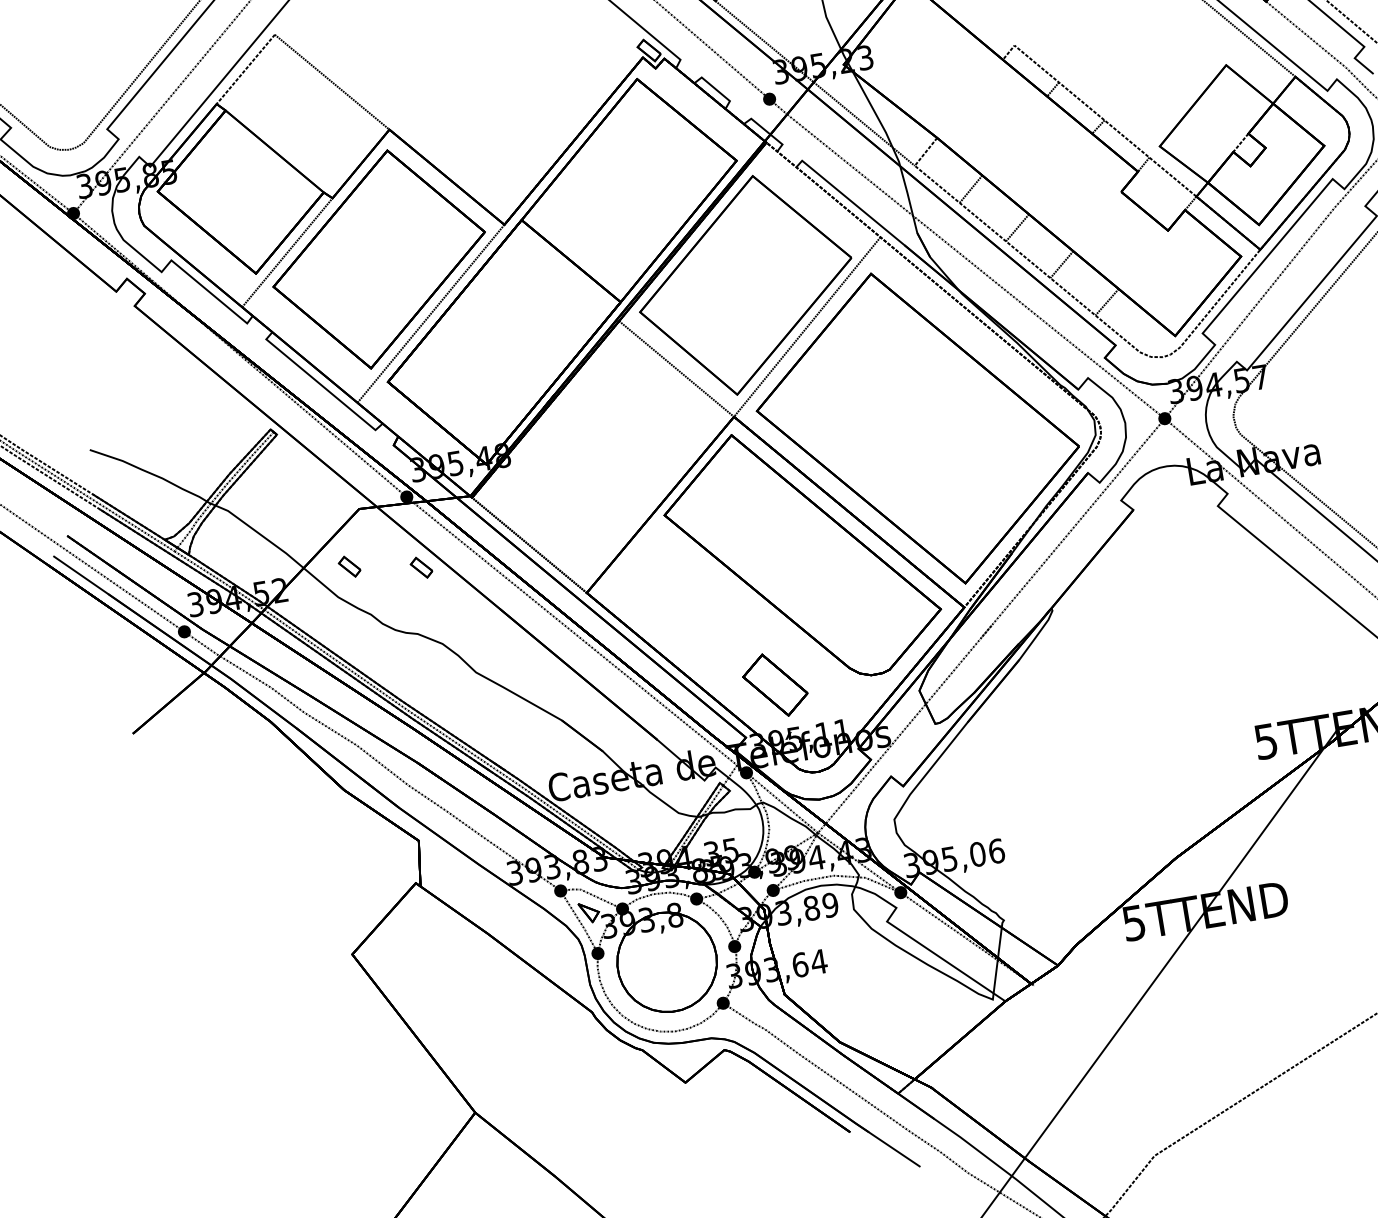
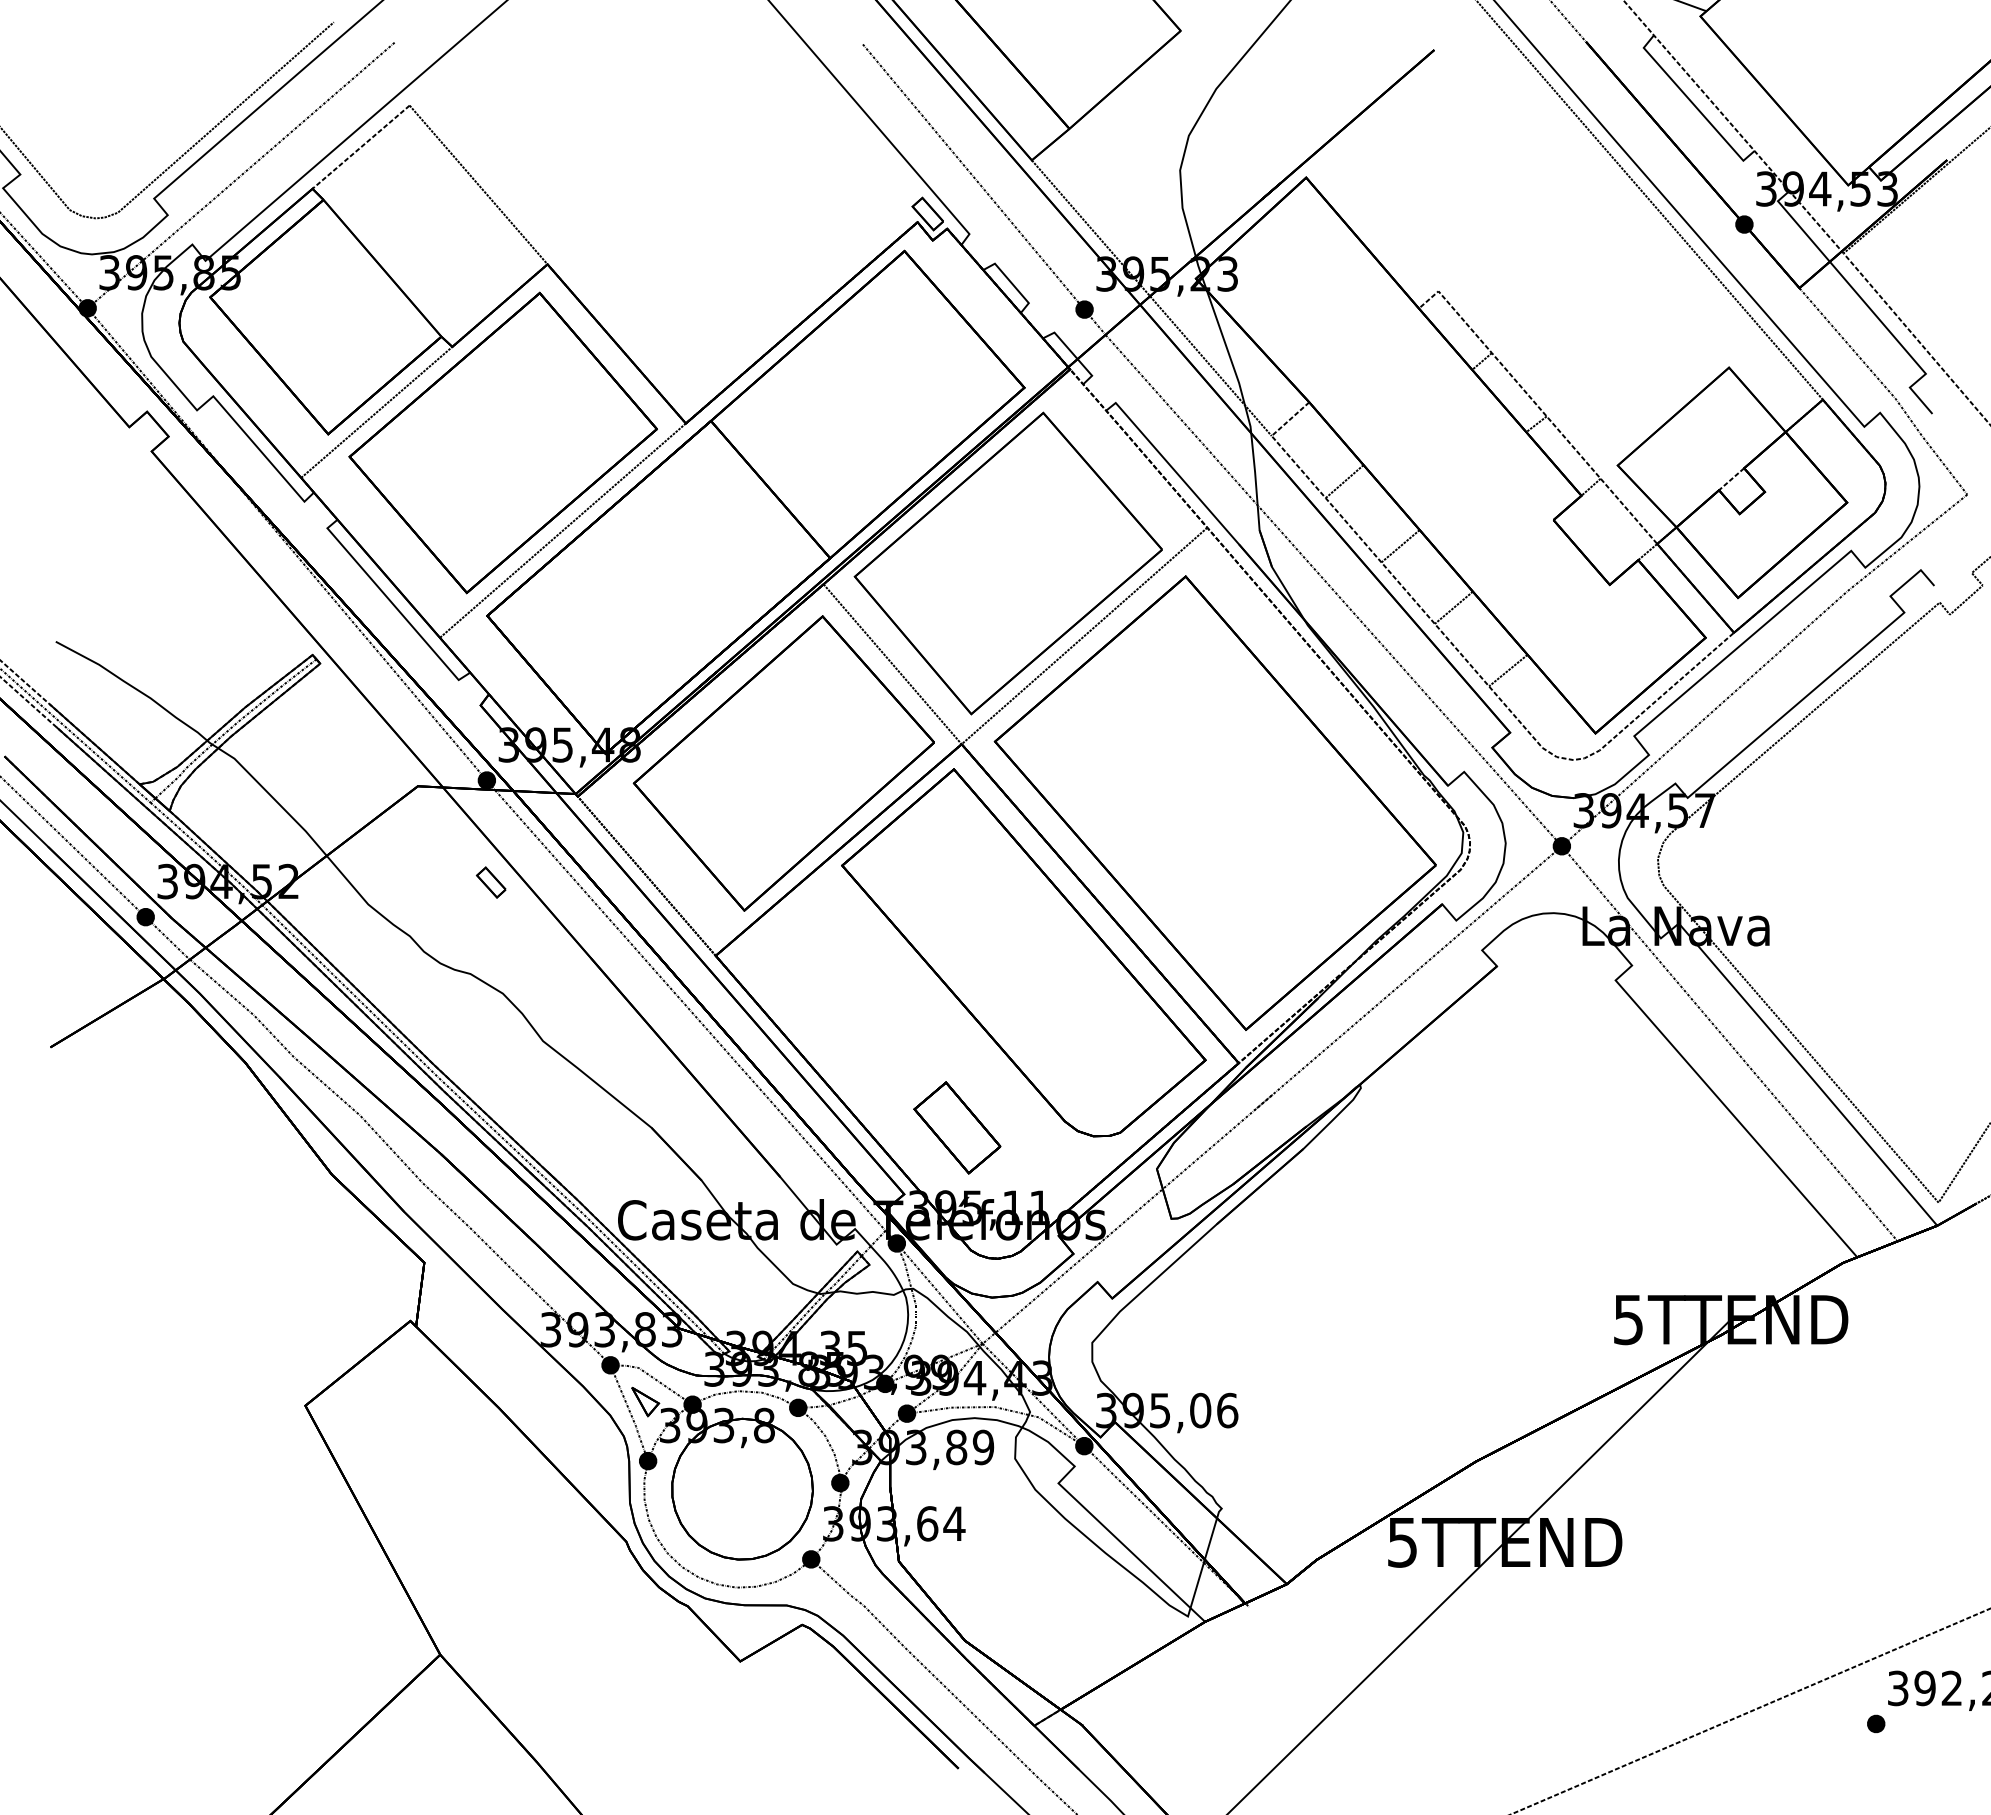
part: (611, 450) -> (783, 763), added
part: (349, 566) -> (390, 864), removed

